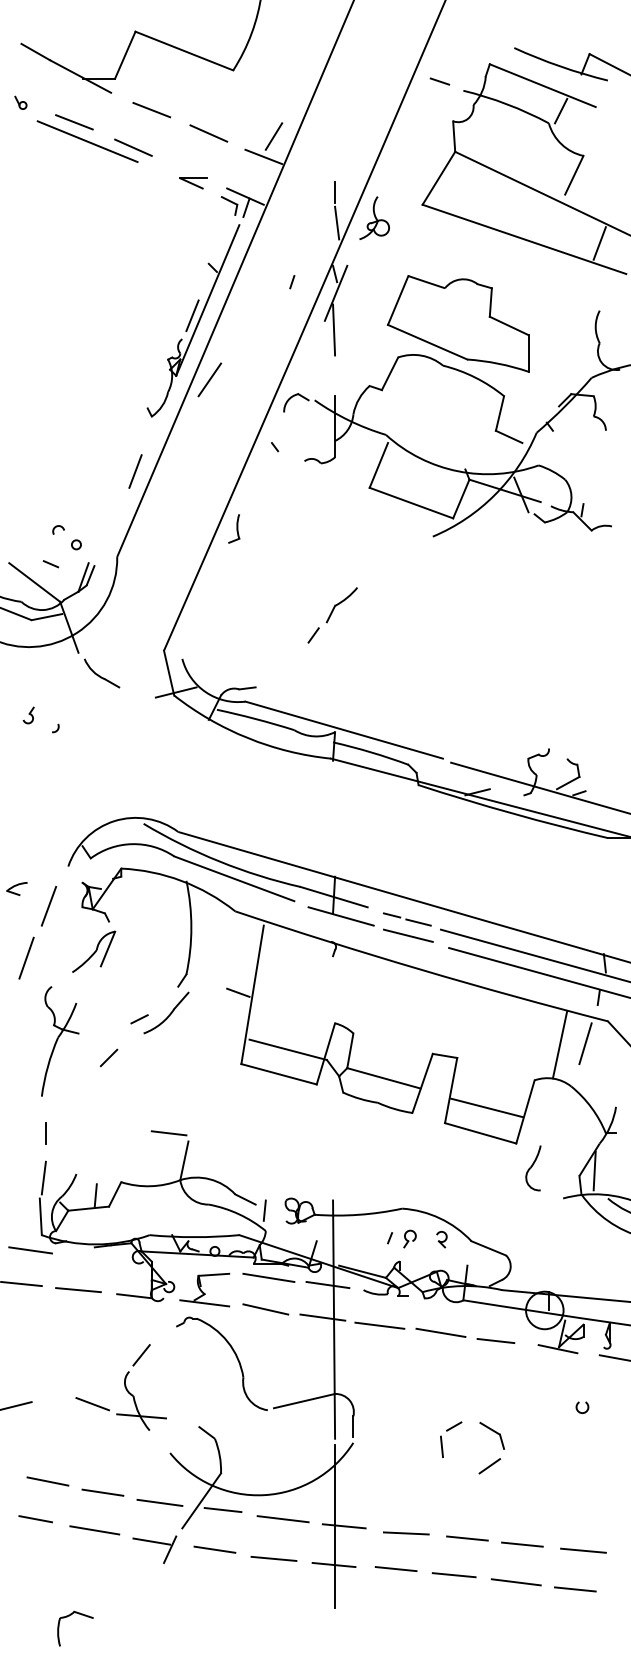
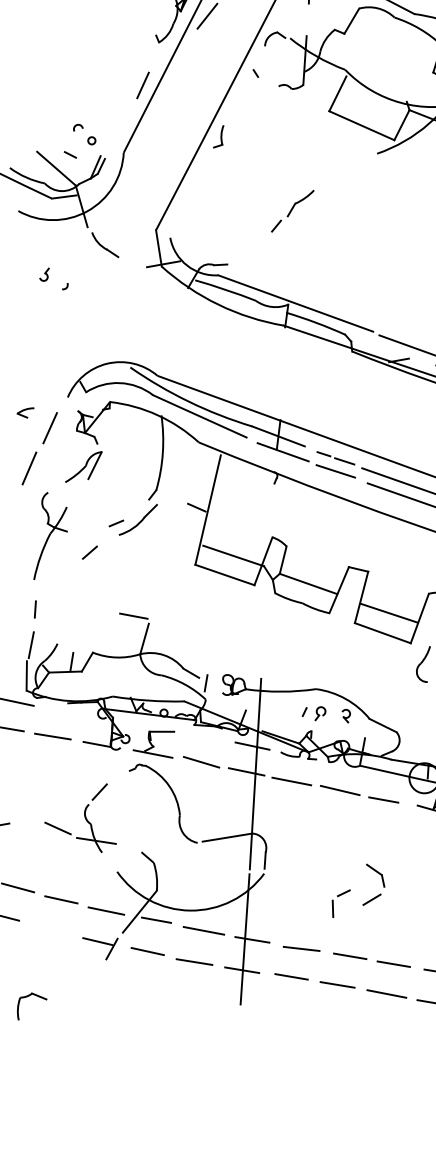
line: (268, 1277) -> (205, 736), removed
part: (447, 1431) -> (338, 896), moved
line: (94, 1530) -> (52, 929), removed

